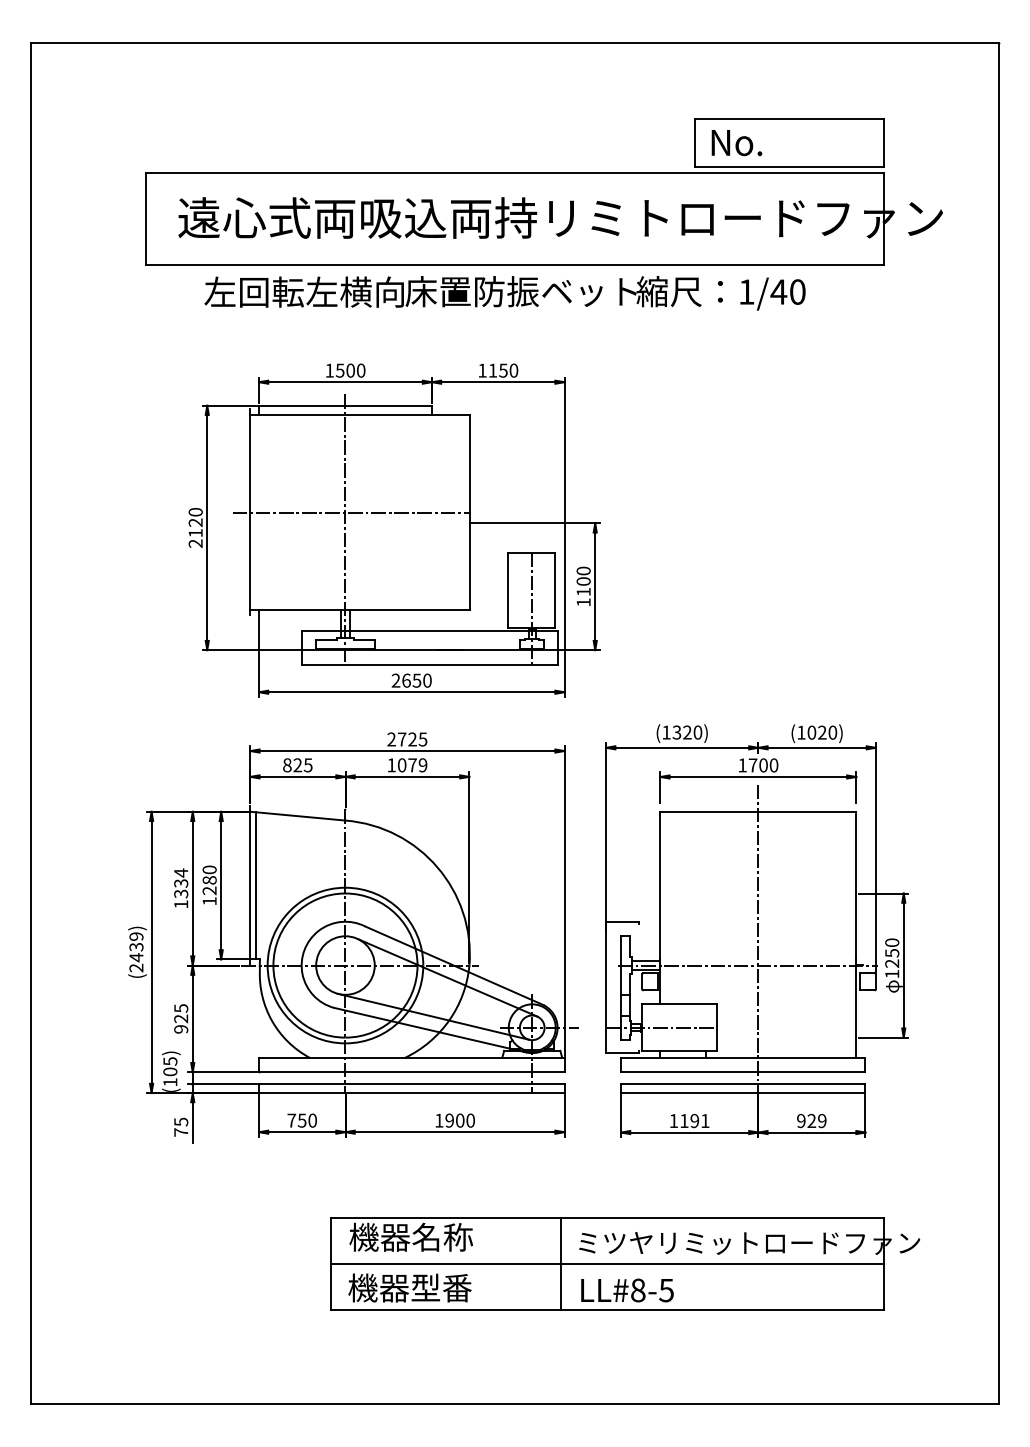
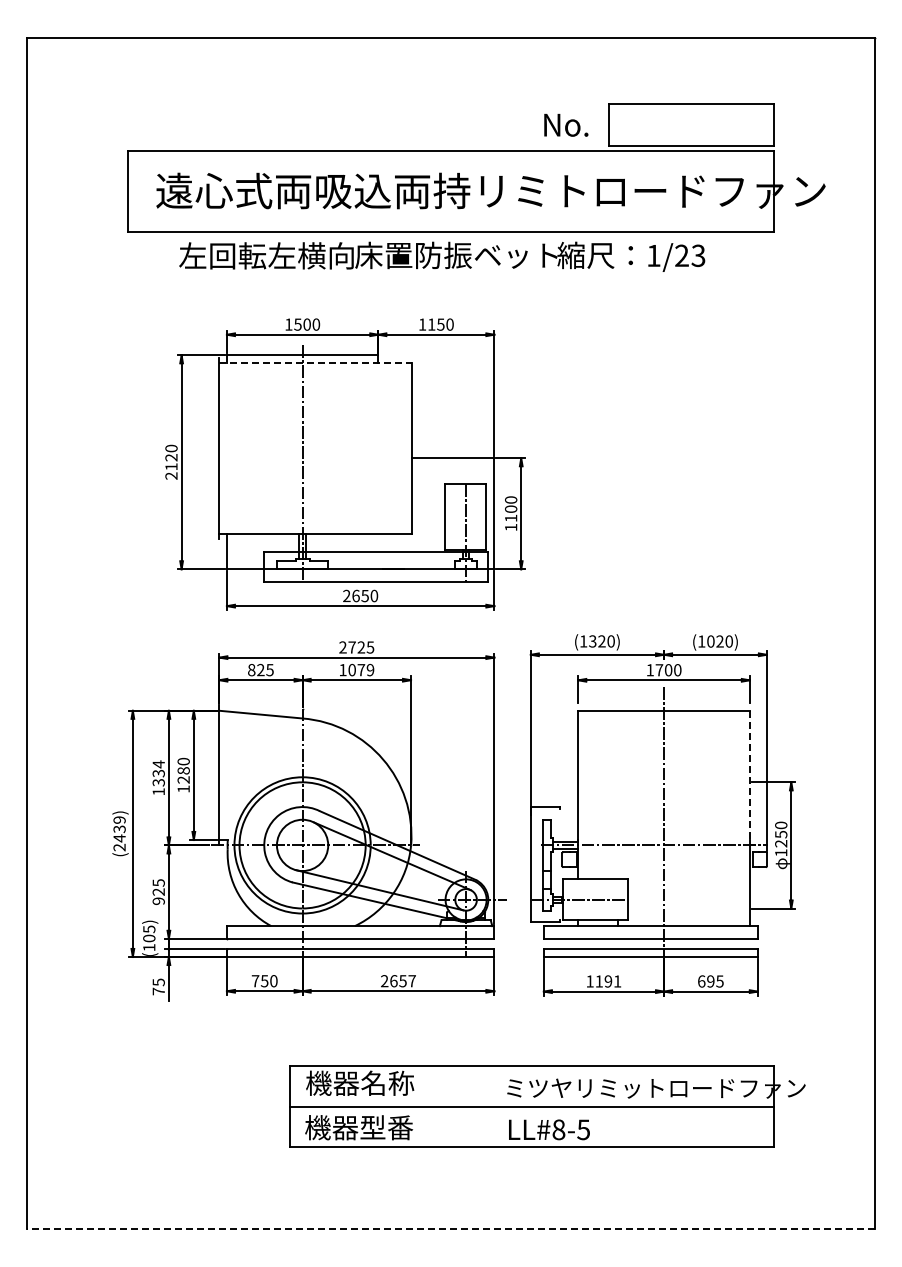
text: (737, 142) -> (566, 124), moved
text: (787, 291) -> (689, 255), 1/40 -> 1/23
line: (360, 415) -> (315, 363), solid -> dashed
line: (351, 513) -> (307, 449), removed
line: (256, 885) -> (224, 775), removed
line: (855, 885) -> (749, 775), solid -> dashed
text: (455, 1121) -> (398, 981), 1900 -> 2657
text: (811, 1121) -> (710, 981), 929 -> 695
line: (561, 1263) -> (491, 1106), removed
line: (514, 1403) -> (450, 1228), solid -> dashed

